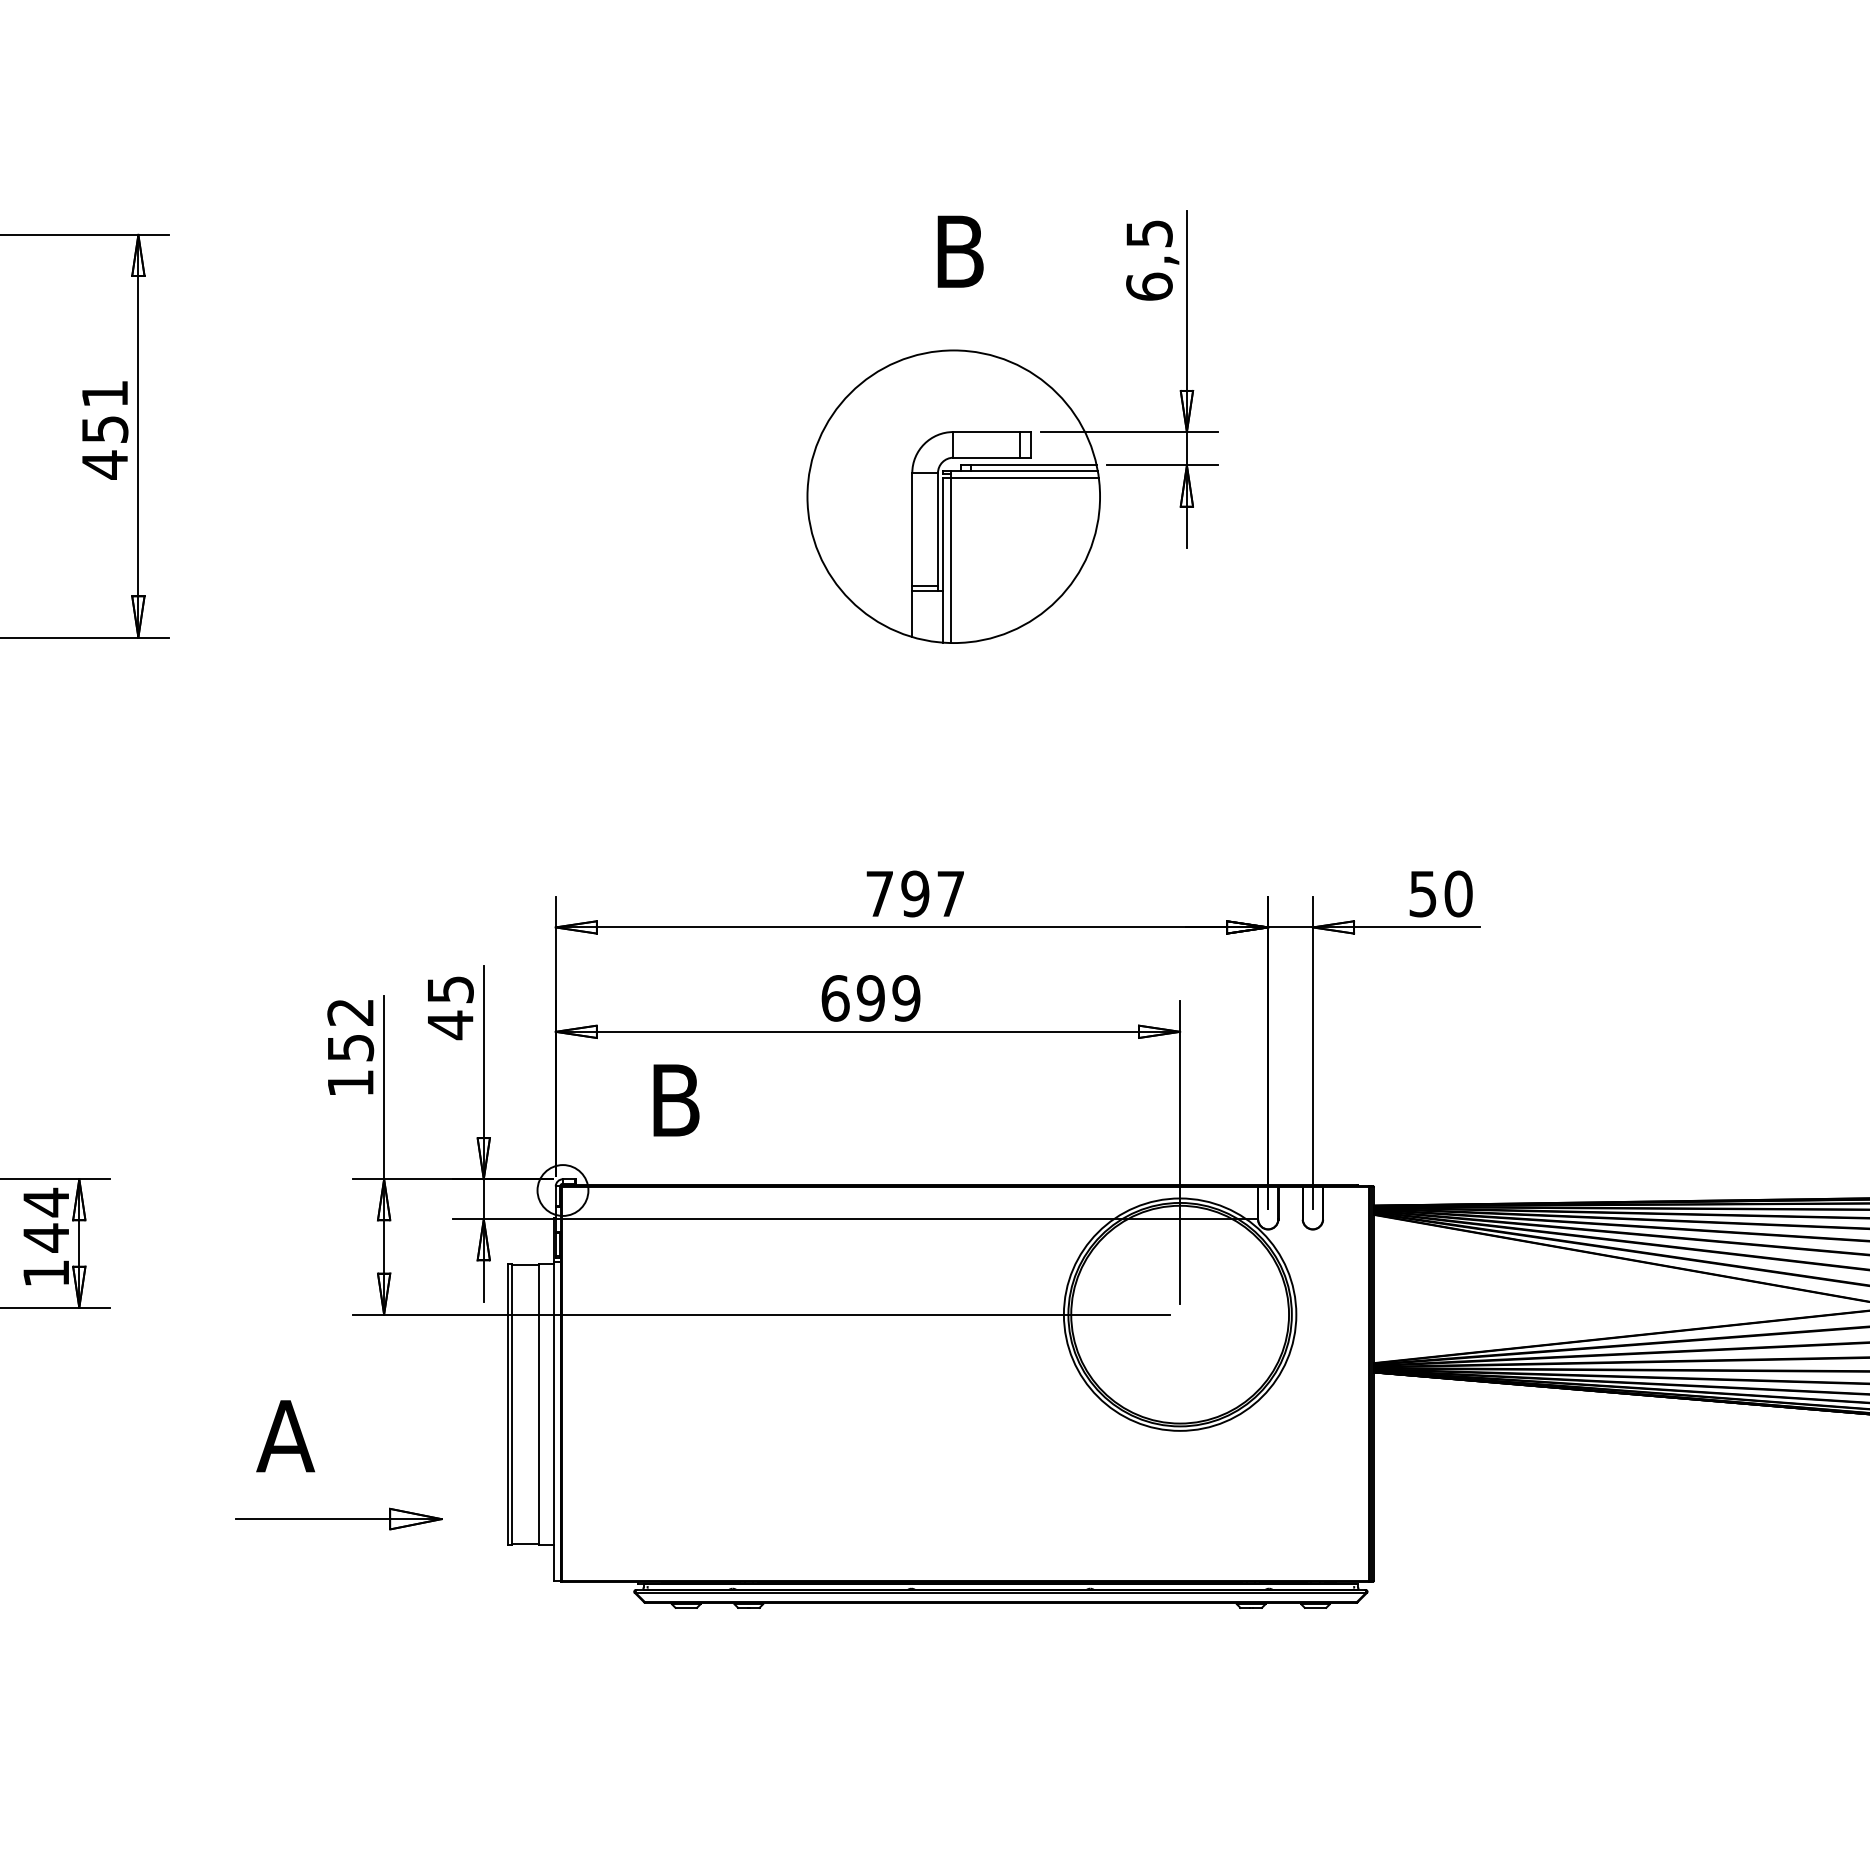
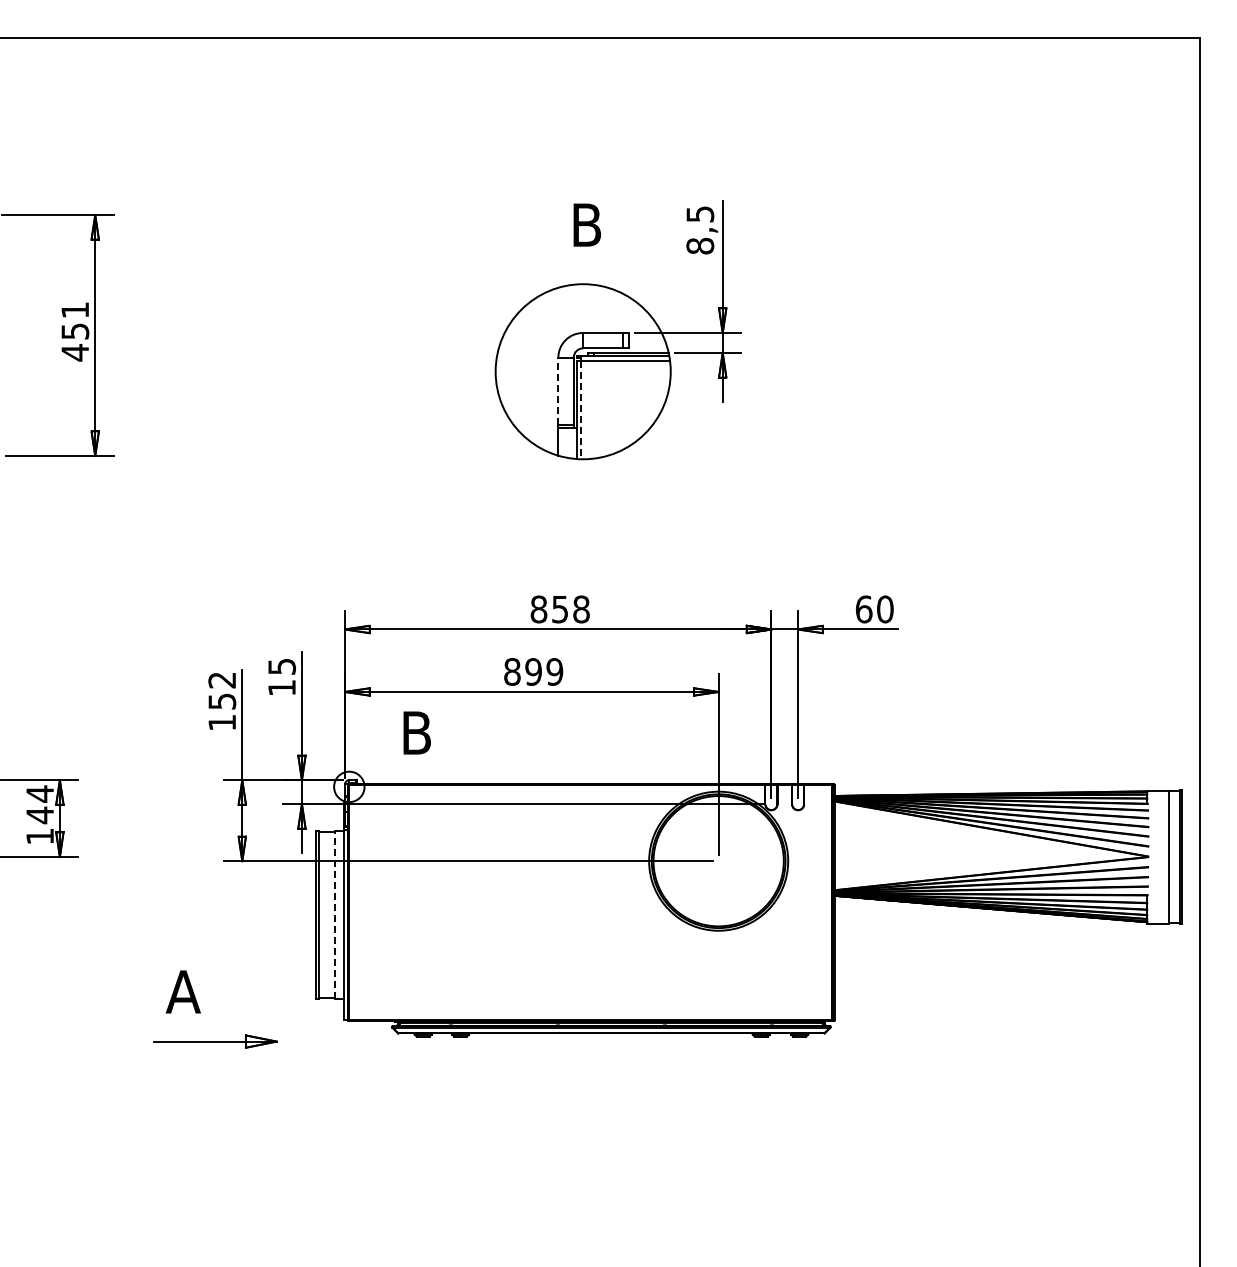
text: (1149, 285) -> (700, 245), 6,5 -> 8,5
line: (912, 529) -> (558, 391), solid -> dashed
line: (950, 561) -> (581, 410), solid -> dashed
text: (914, 894) -> (559, 609), 797 -> 858
text: (1422, 894) -> (863, 609), 50 -> 60
text: (835, 997) -> (512, 671), 699 -> 899
text: (449, 1024) -> (281, 687), 45 -> 15
line: (539, 1403) -> (335, 914), solid -> dashed
part: (314, 1467) -> (200, 1010), moved

